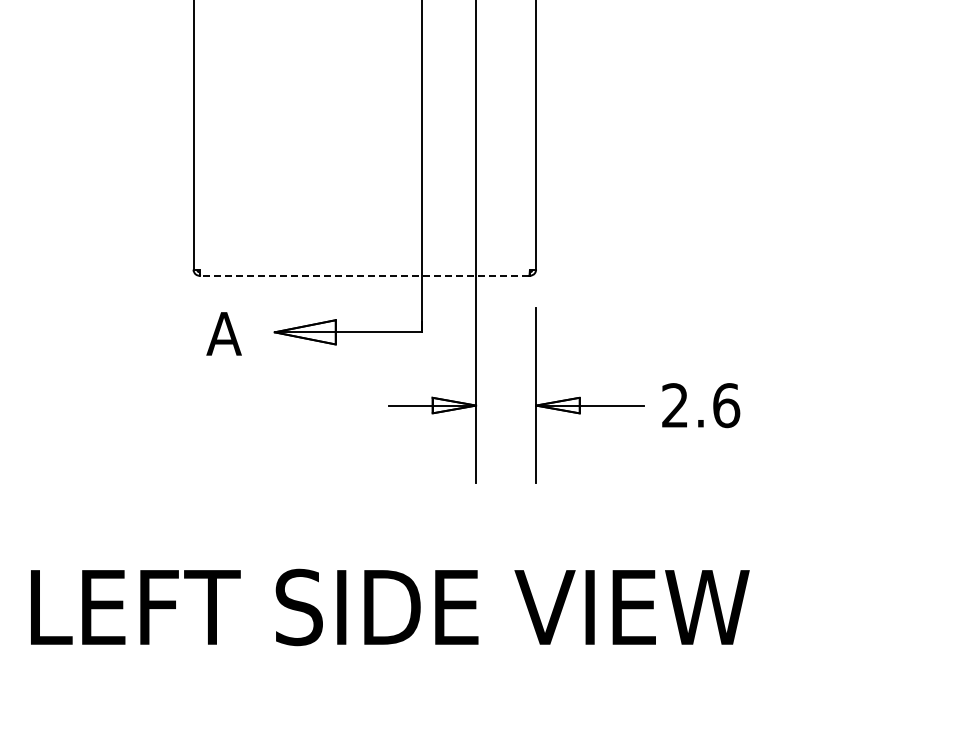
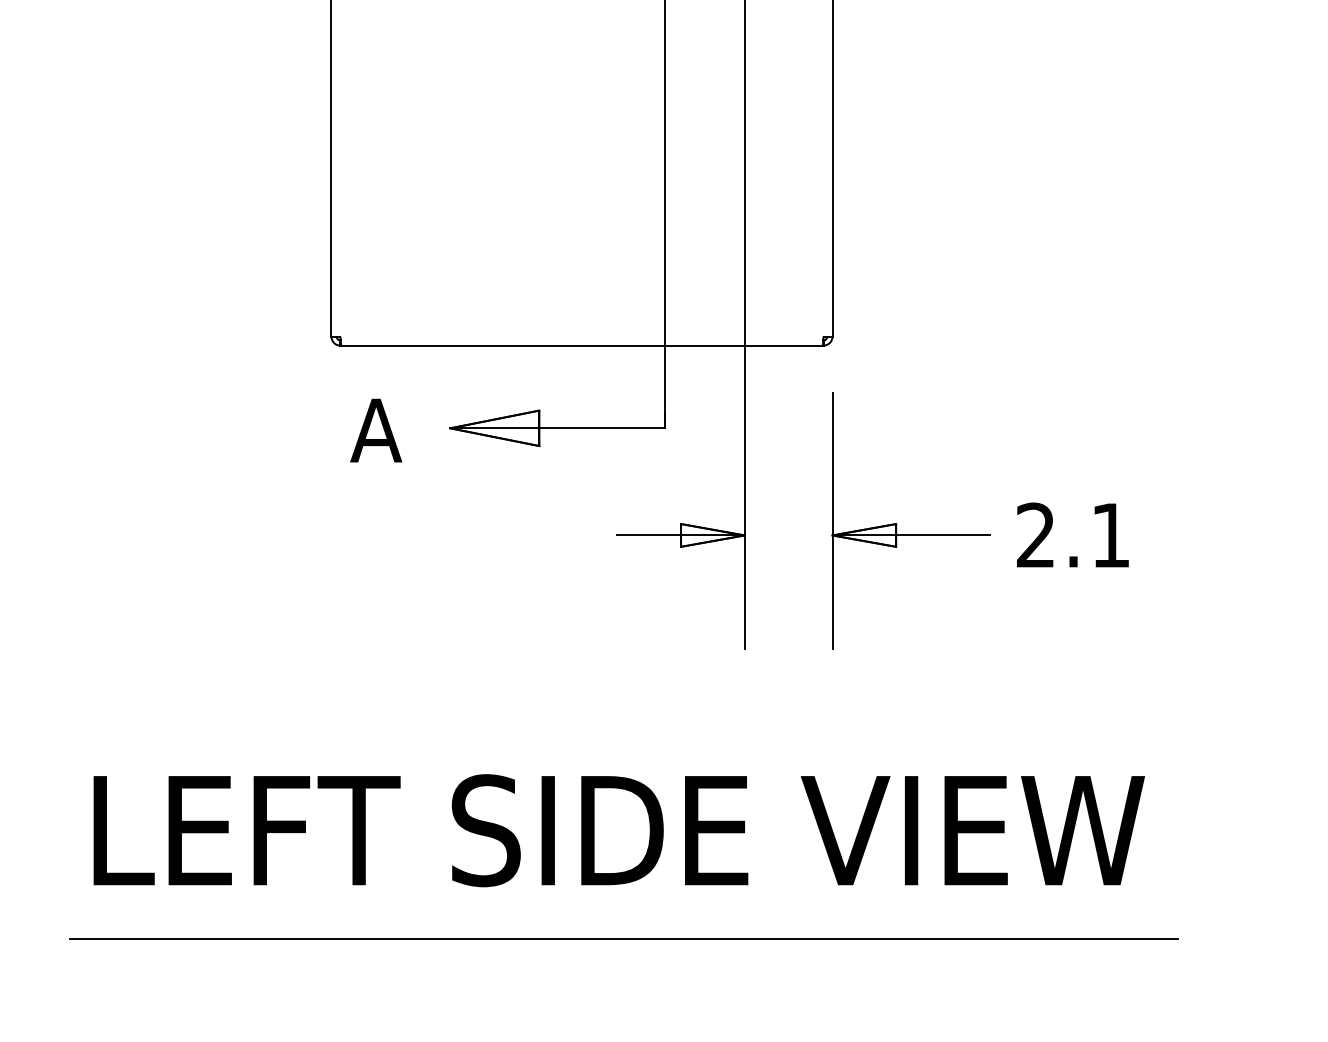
line: (364, 275) -> (581, 345), dashed -> solid
text: (726, 405) -> (1110, 535), 2.6 -> 2.1
line: (393, 681) -> (623, 938), added

